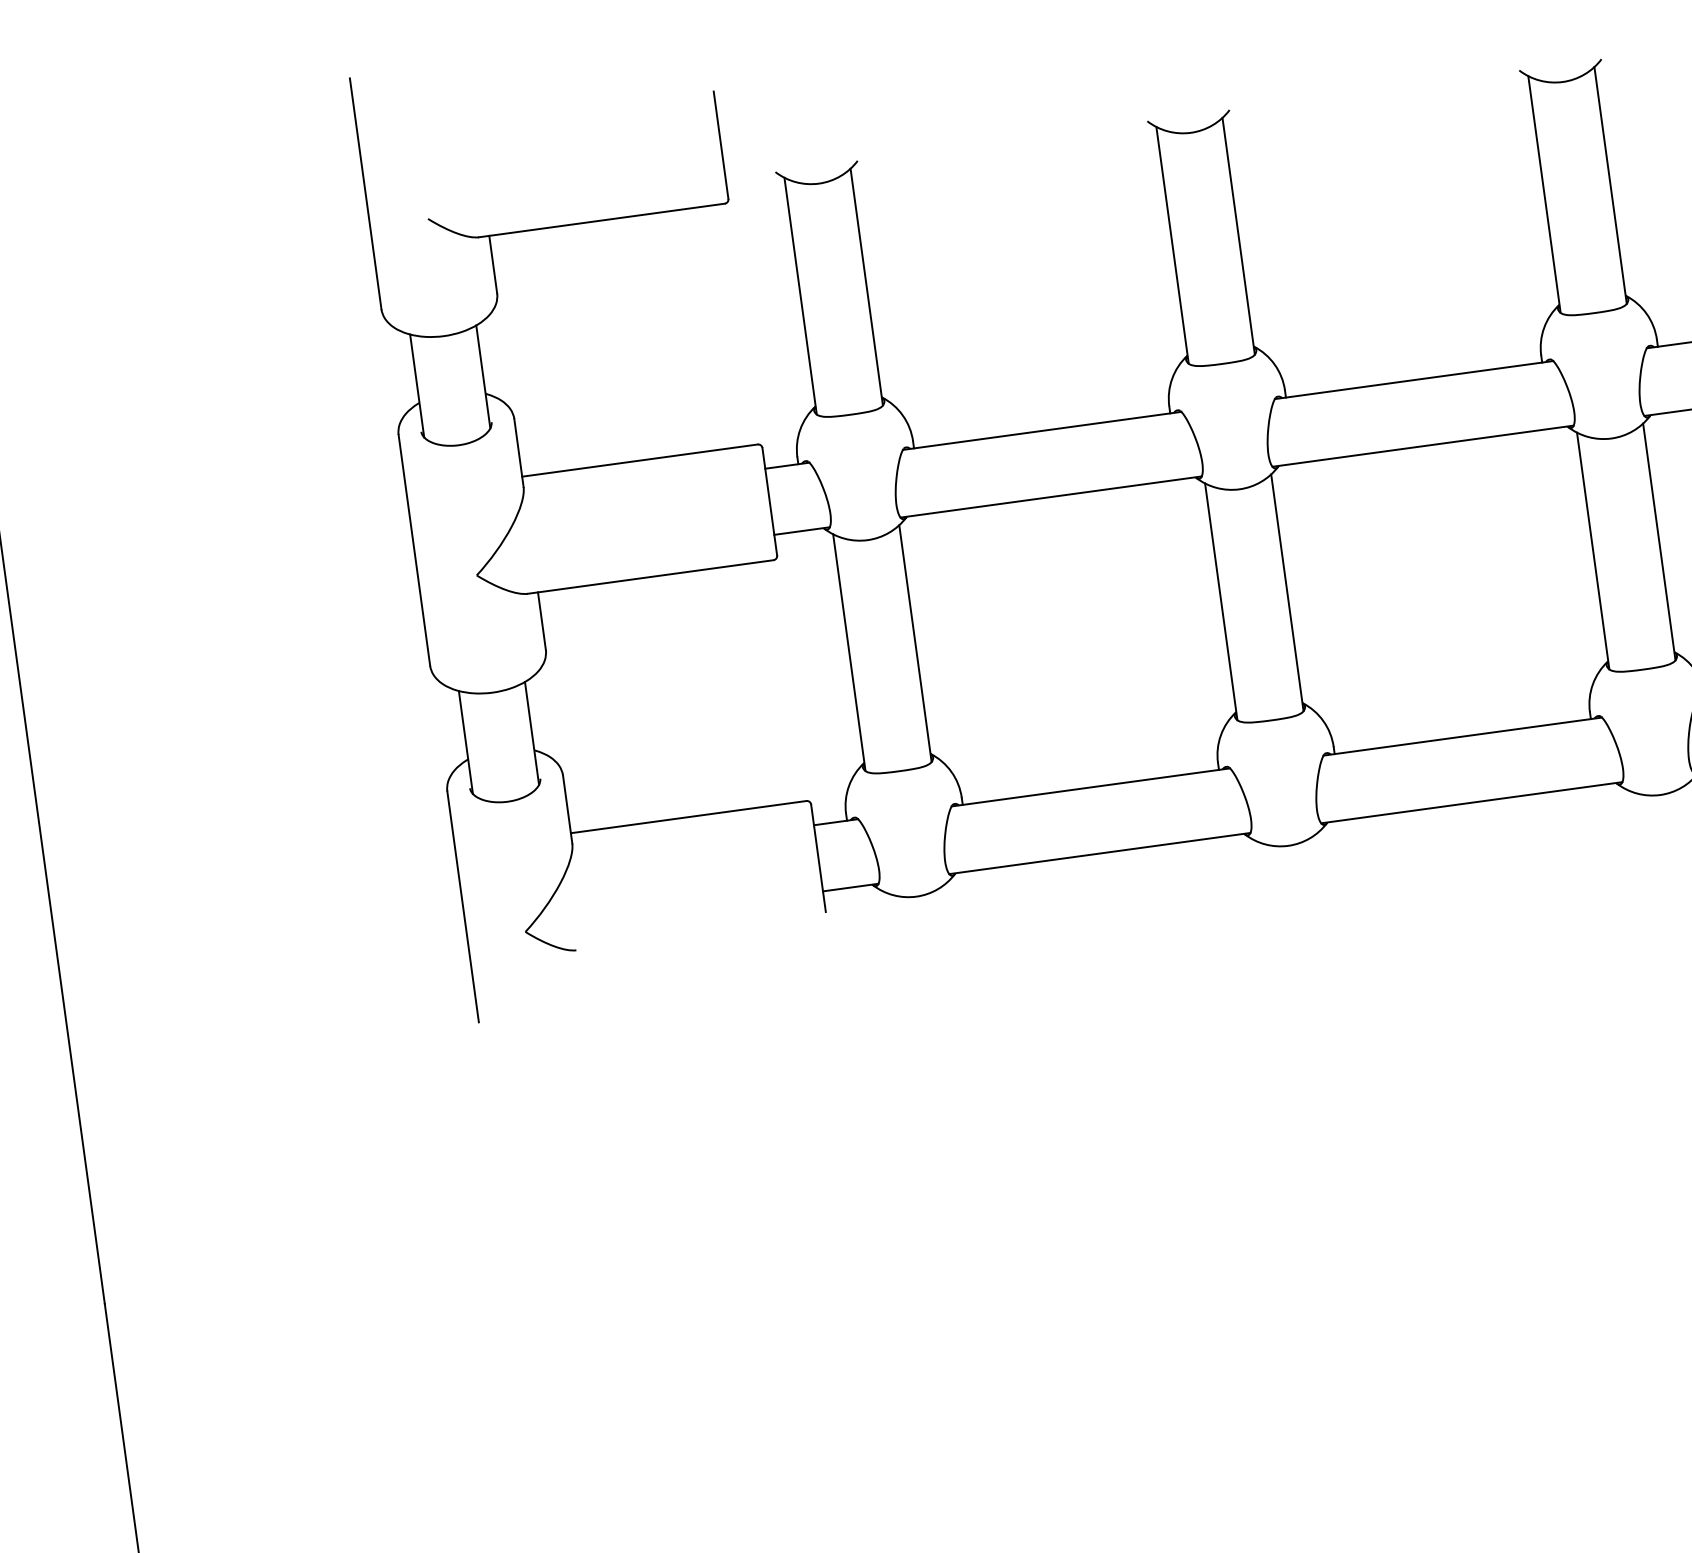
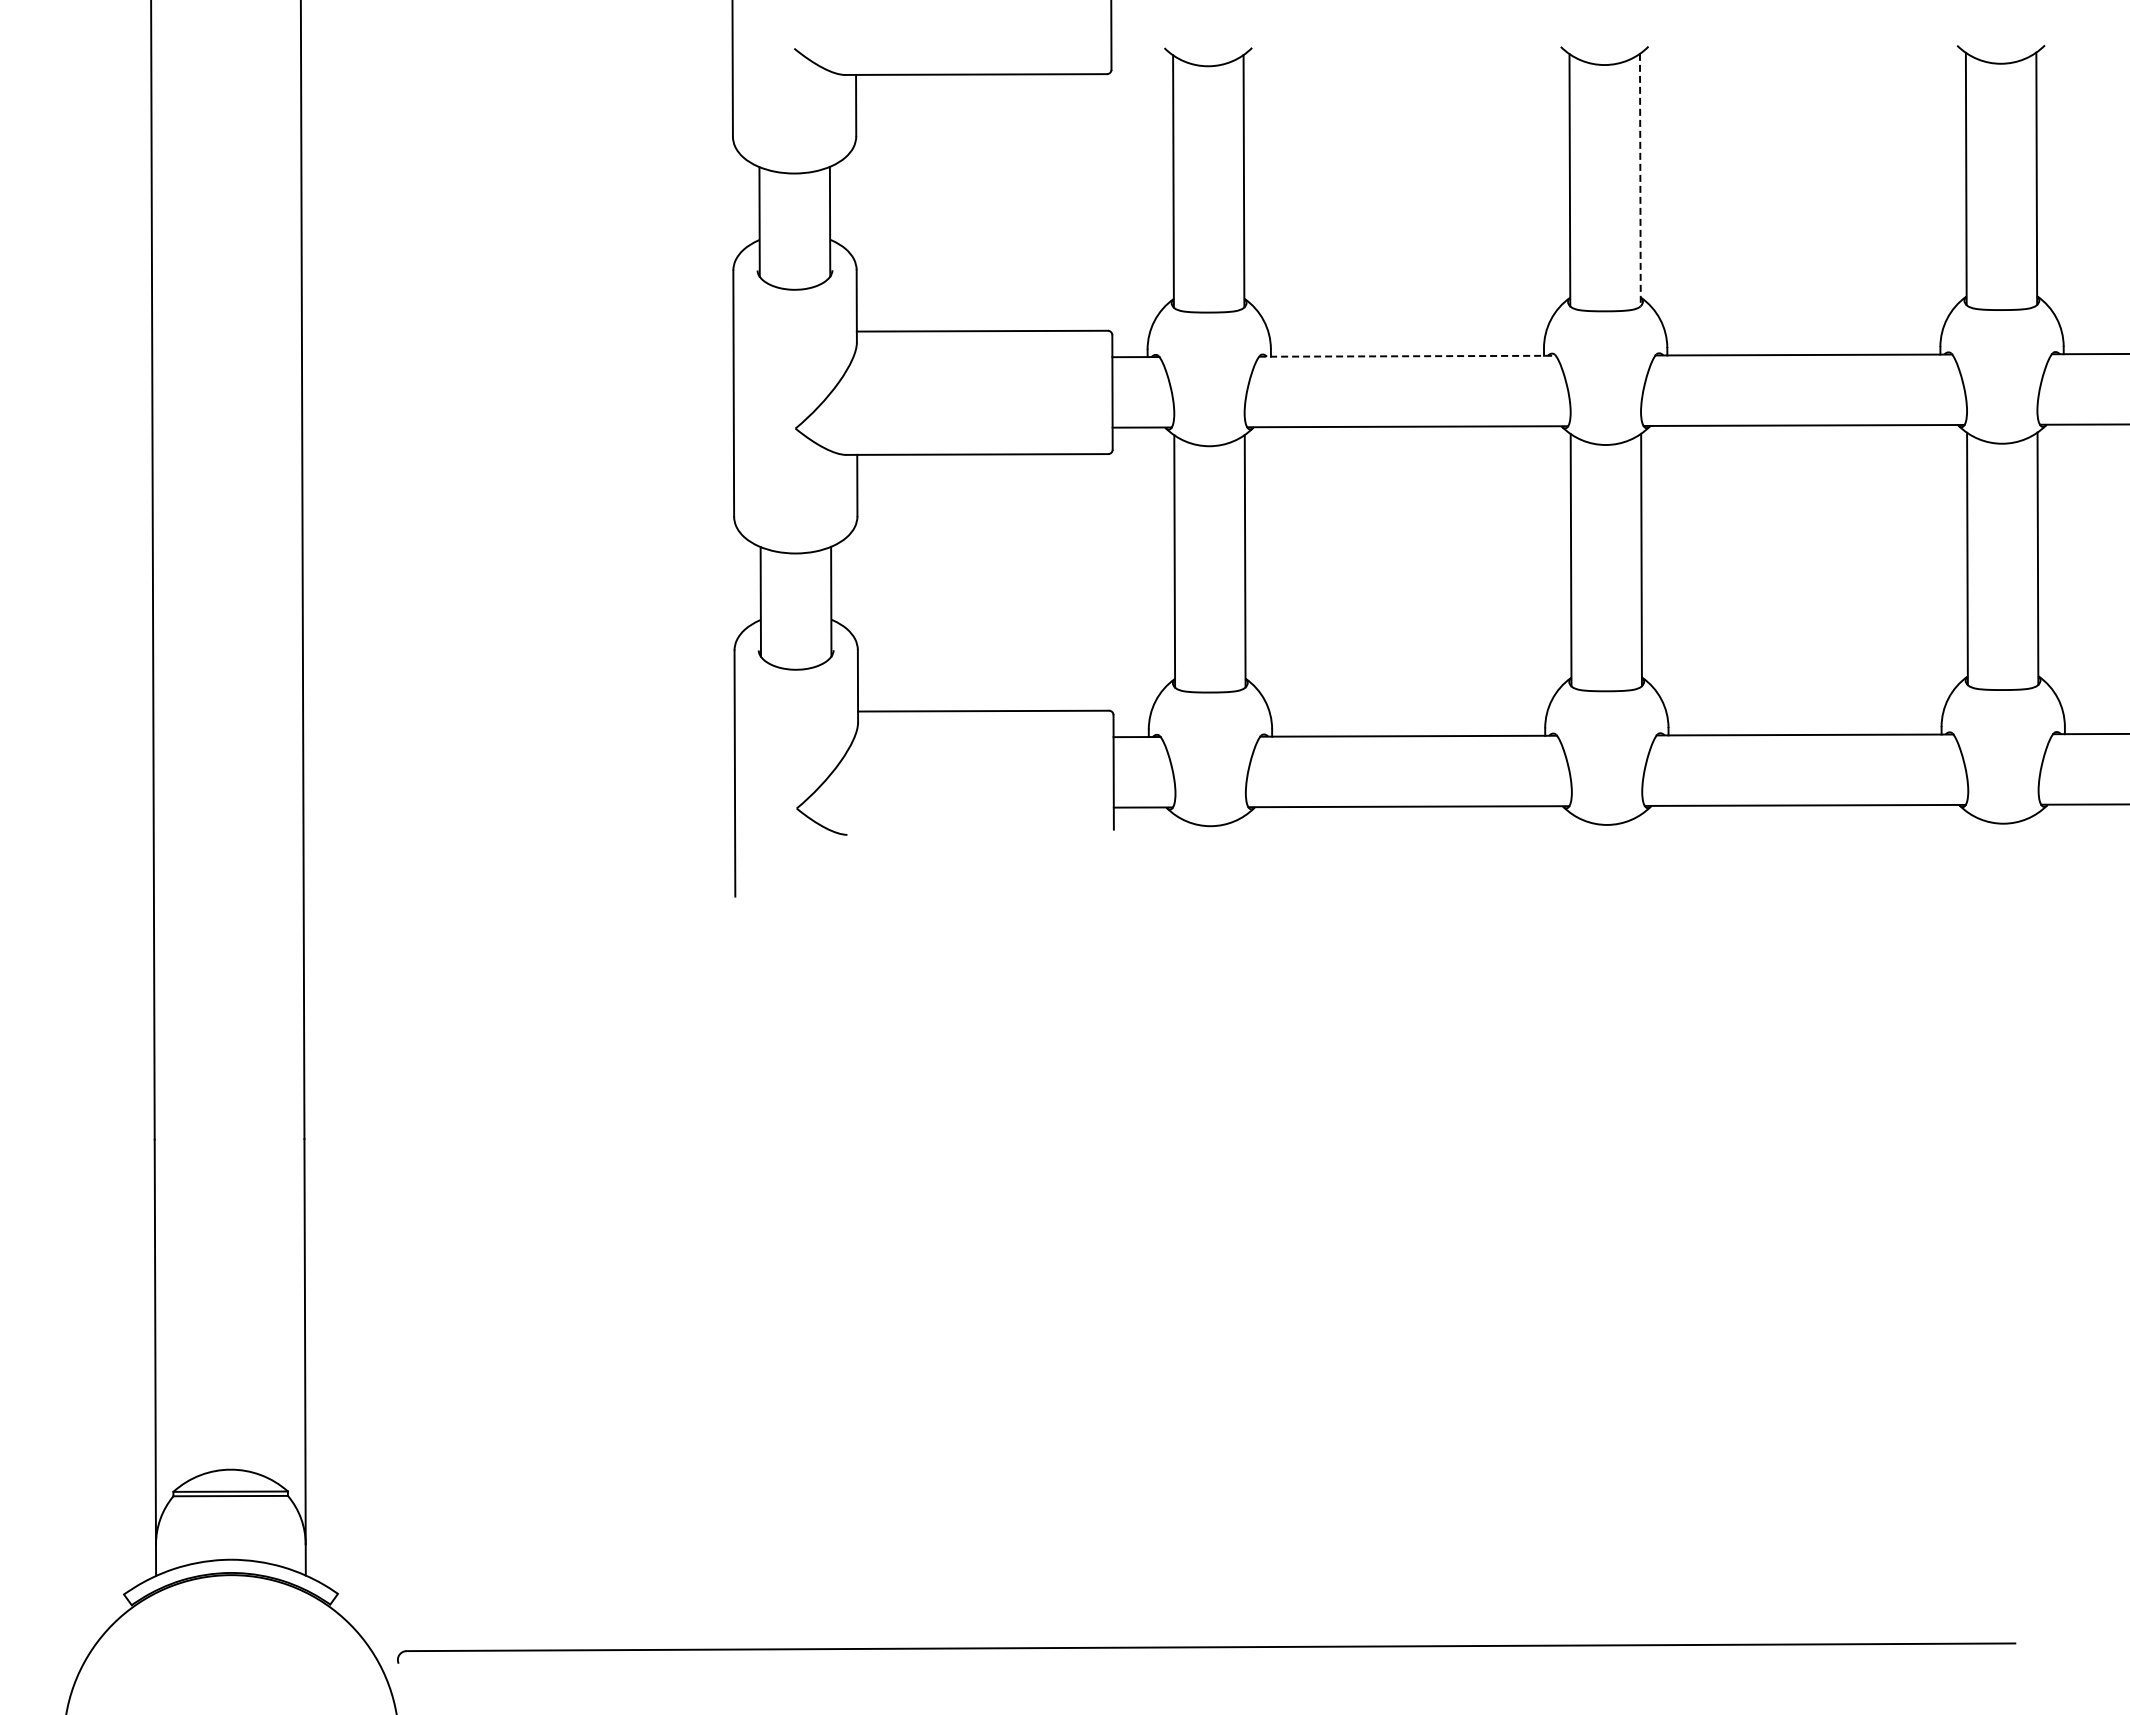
line: (1238, 236) -> (1640, 180), solid -> dashed
line: (1042, 431) -> (1407, 356), solid -> dashed

